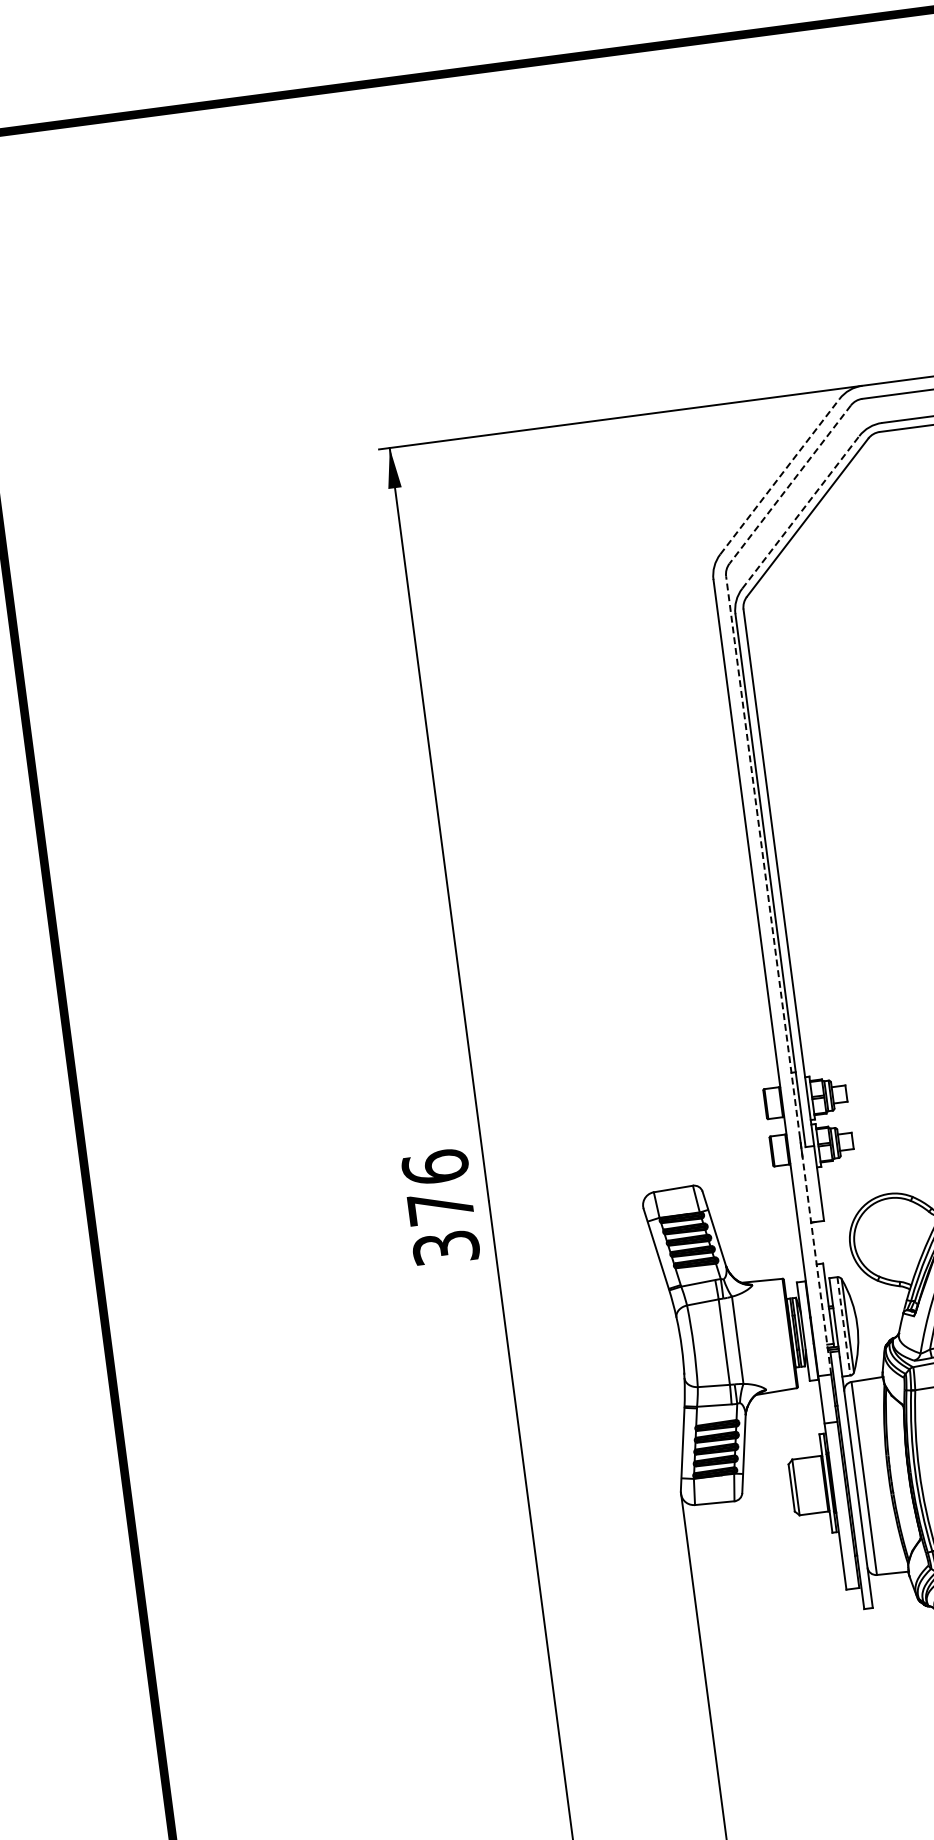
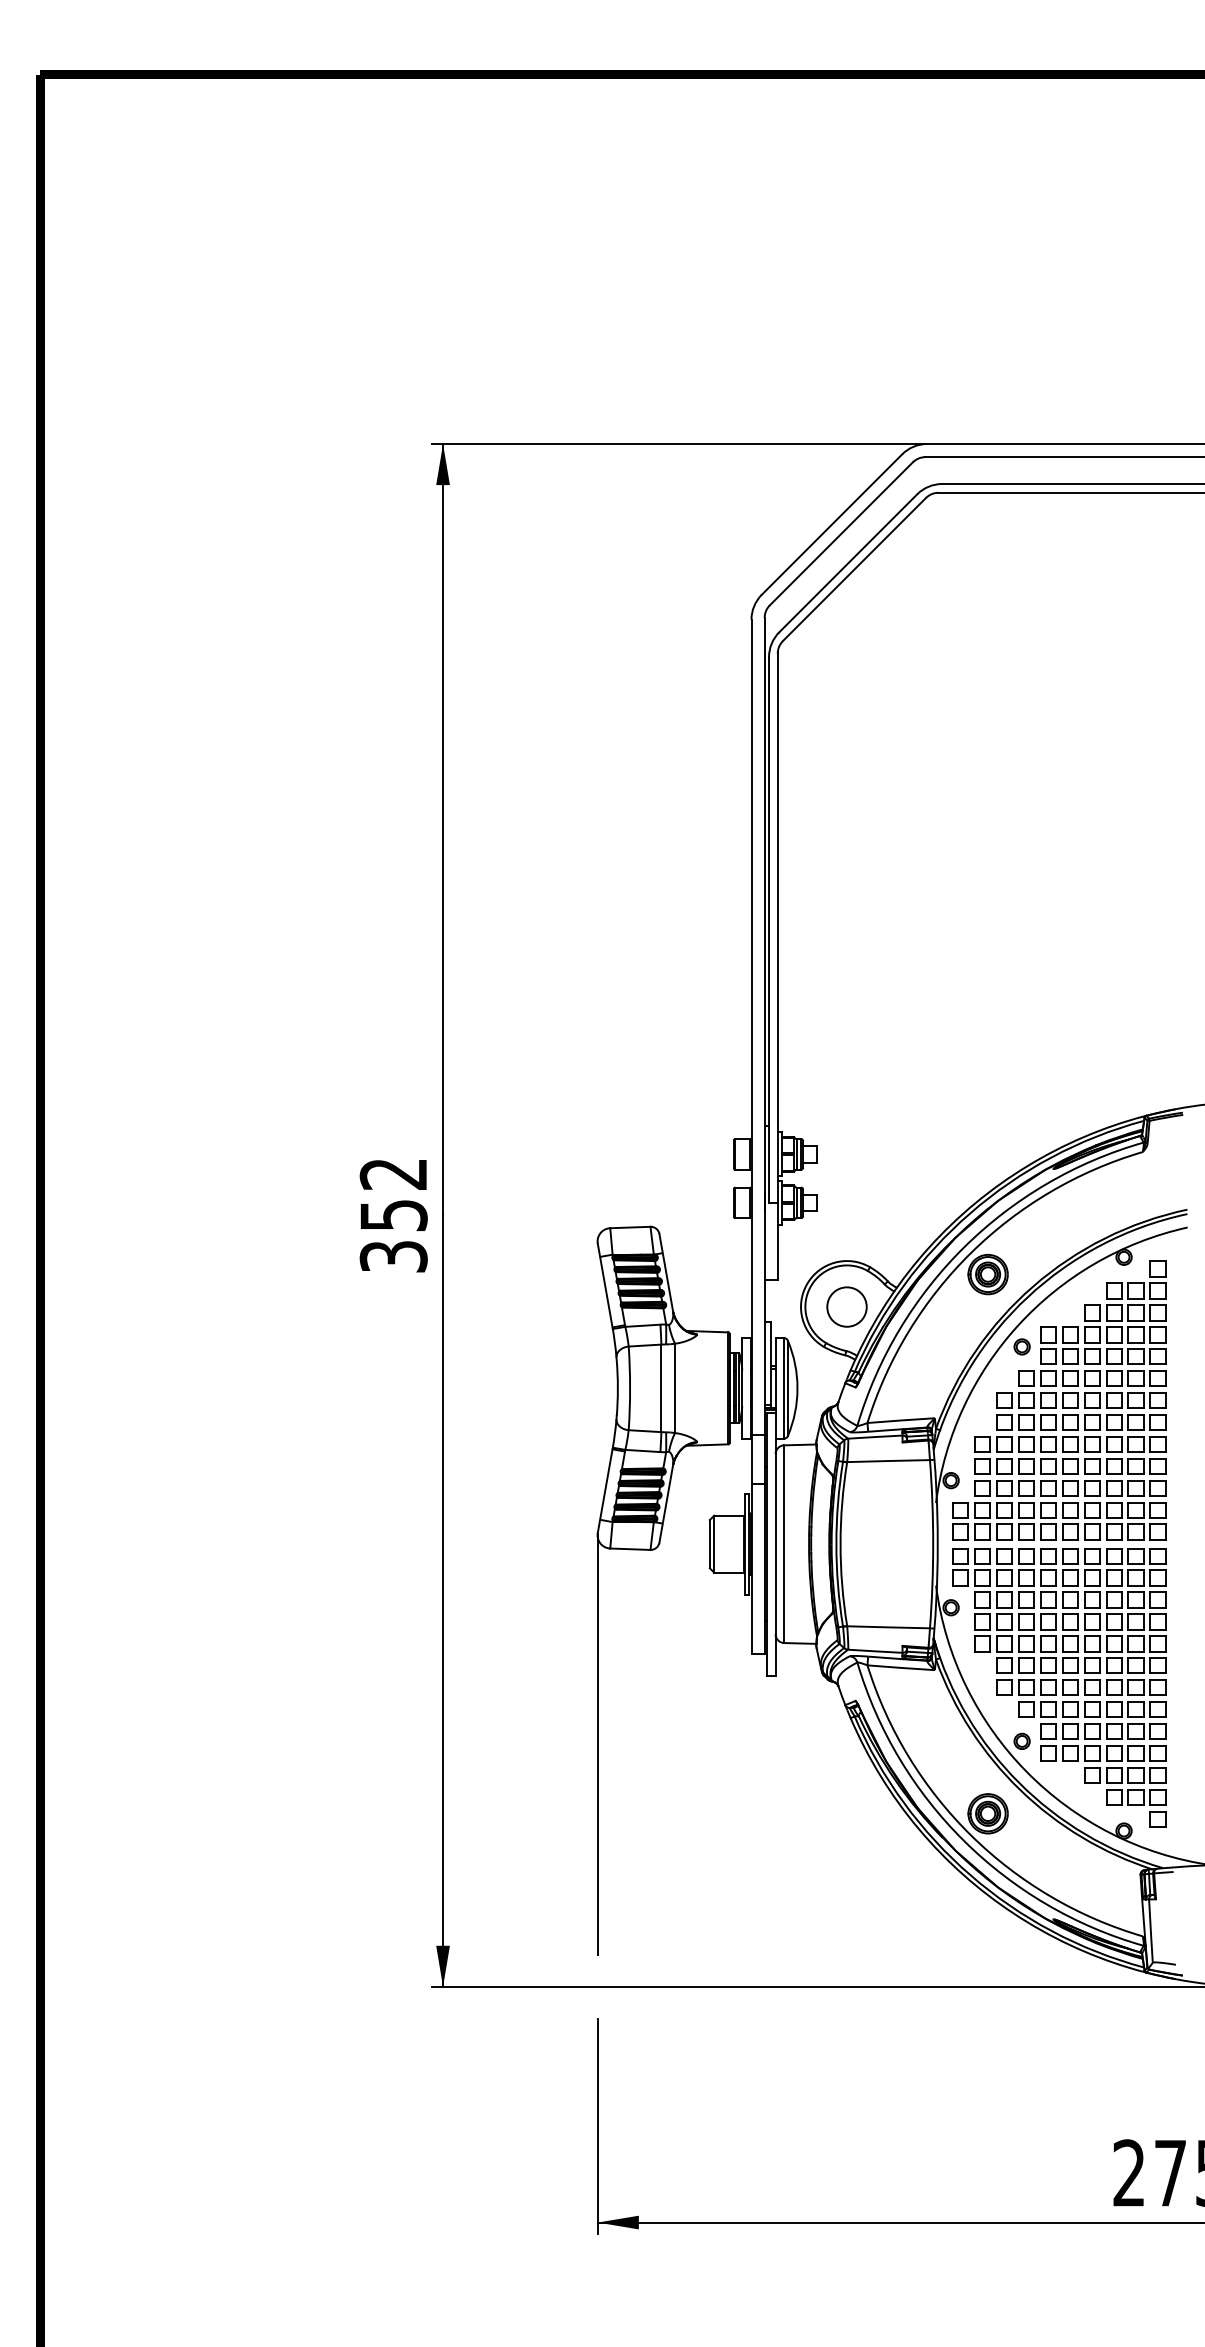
line: (780, 476) -> (832, 524), dashed -> solid
line: (789, 485) -> (840, 534), dashed -> solid
line: (801, 512) -> (848, 563), dashed -> solid
line: (778, 975) -> (764, 1026), dashed -> solid
text: (437, 1186) -> (393, 1193), 376 -> 352
circle: (894, 1238) -> (846, 1306), added
line: (843, 1326) -> (783, 1388), dashed -> solid

